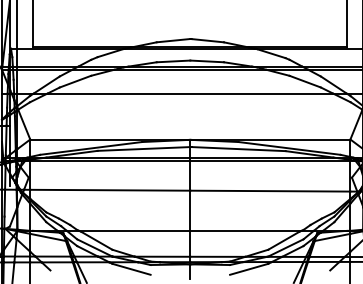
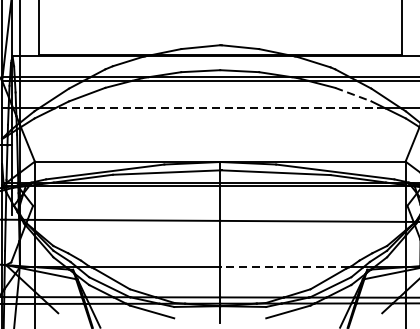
line: (305, 81) -> (353, 94), solid -> dashed
line: (190, 93) -> (220, 108), solid -> dashed
line: (245, 230) -> (284, 266), solid -> dashed

